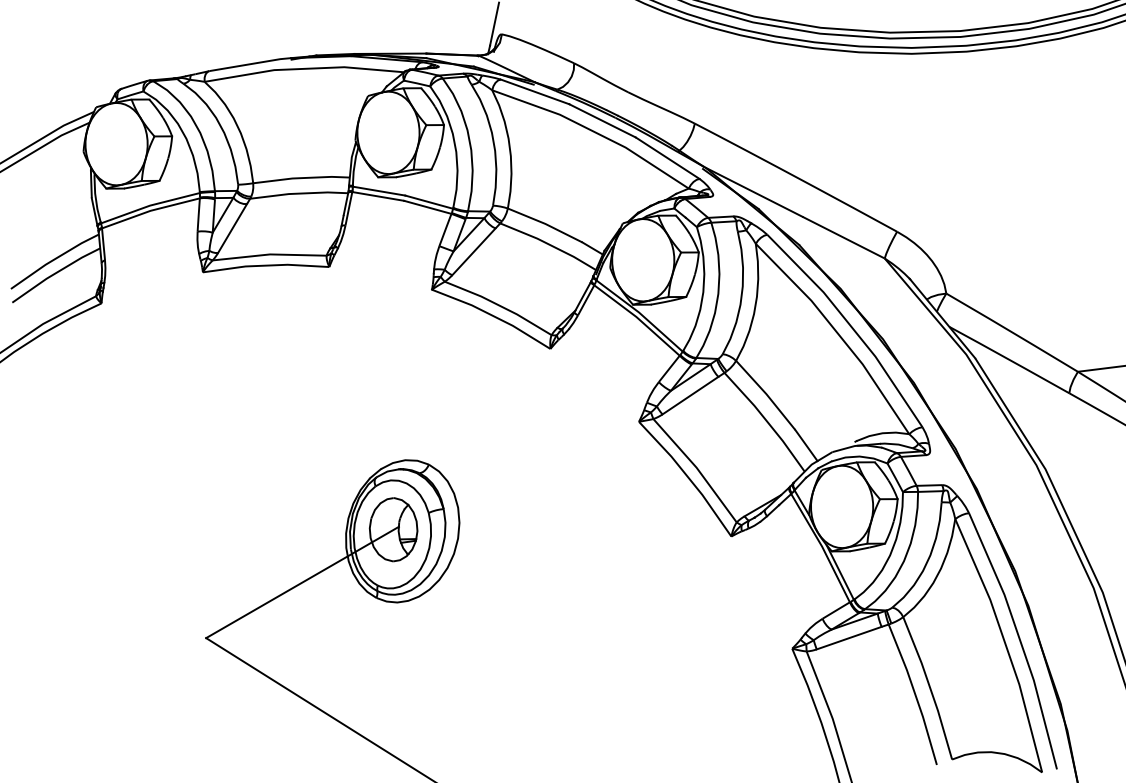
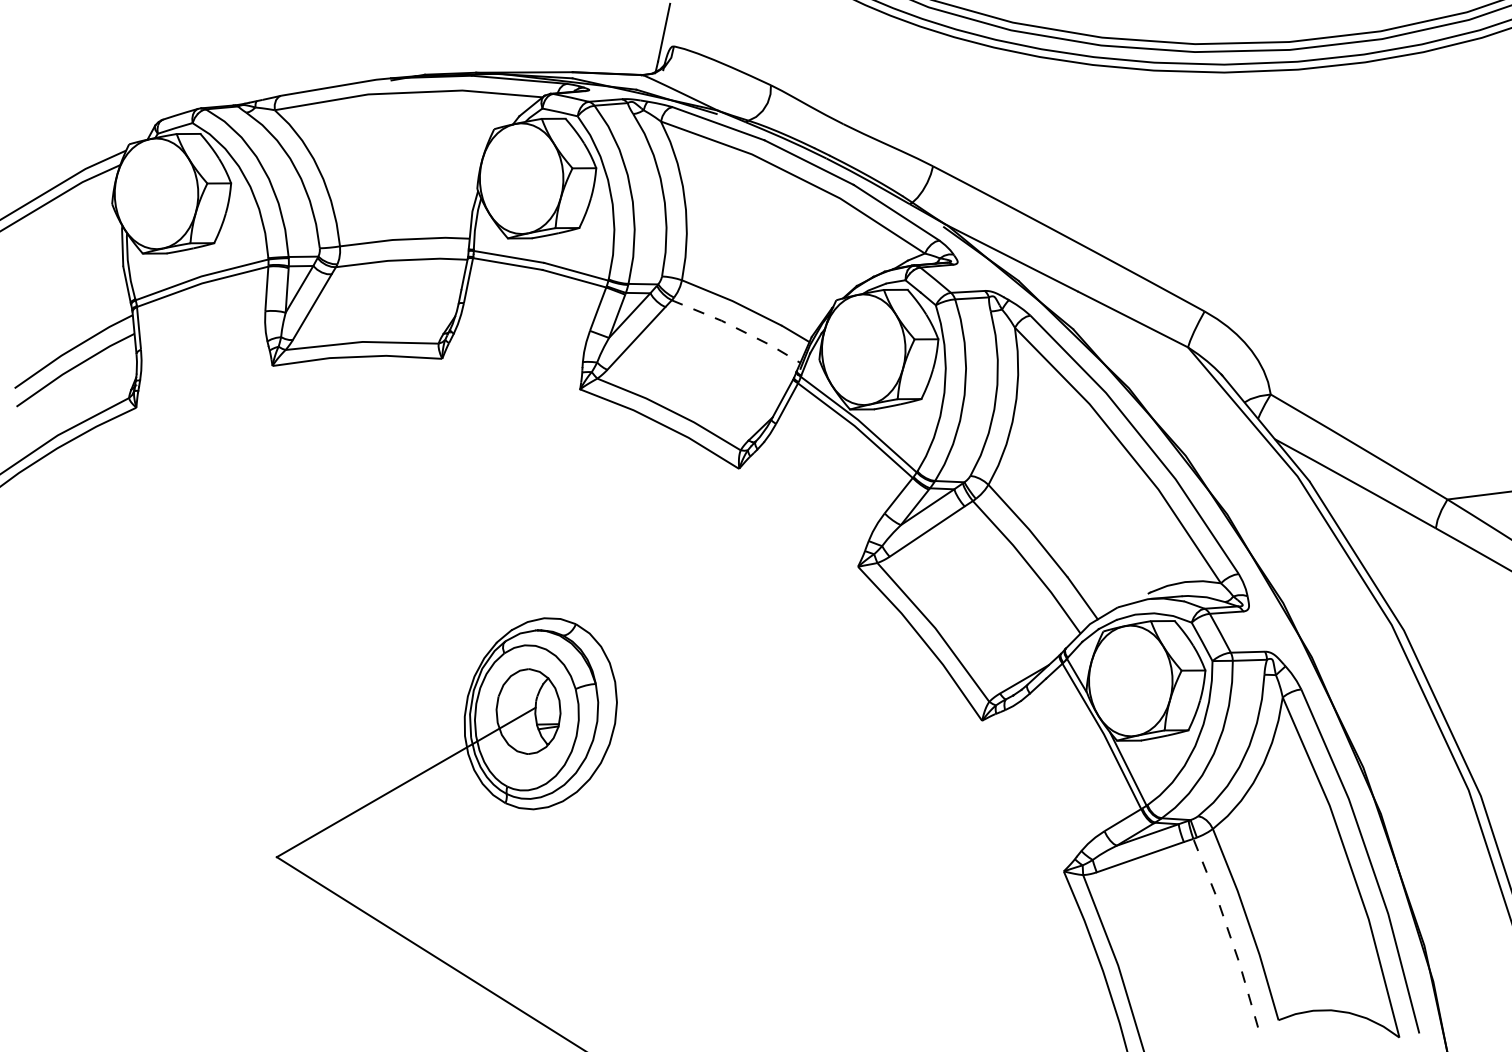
line: (549, 244) -> (737, 328), solid -> dashed
line: (914, 693) -> (1228, 931), solid -> dashed

